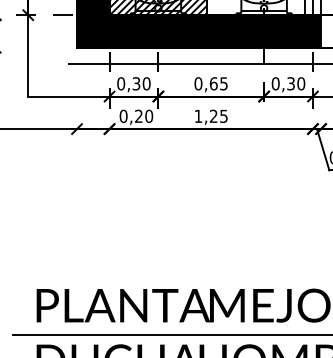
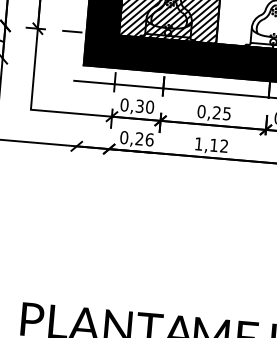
text: (213, 83) -> (216, 112), 0,65 -> 0,25
text: (149, 115) -> (150, 139), 0,20 -> 0,26
text: (218, 116) -> (218, 145), 1,25 -> 1,12

